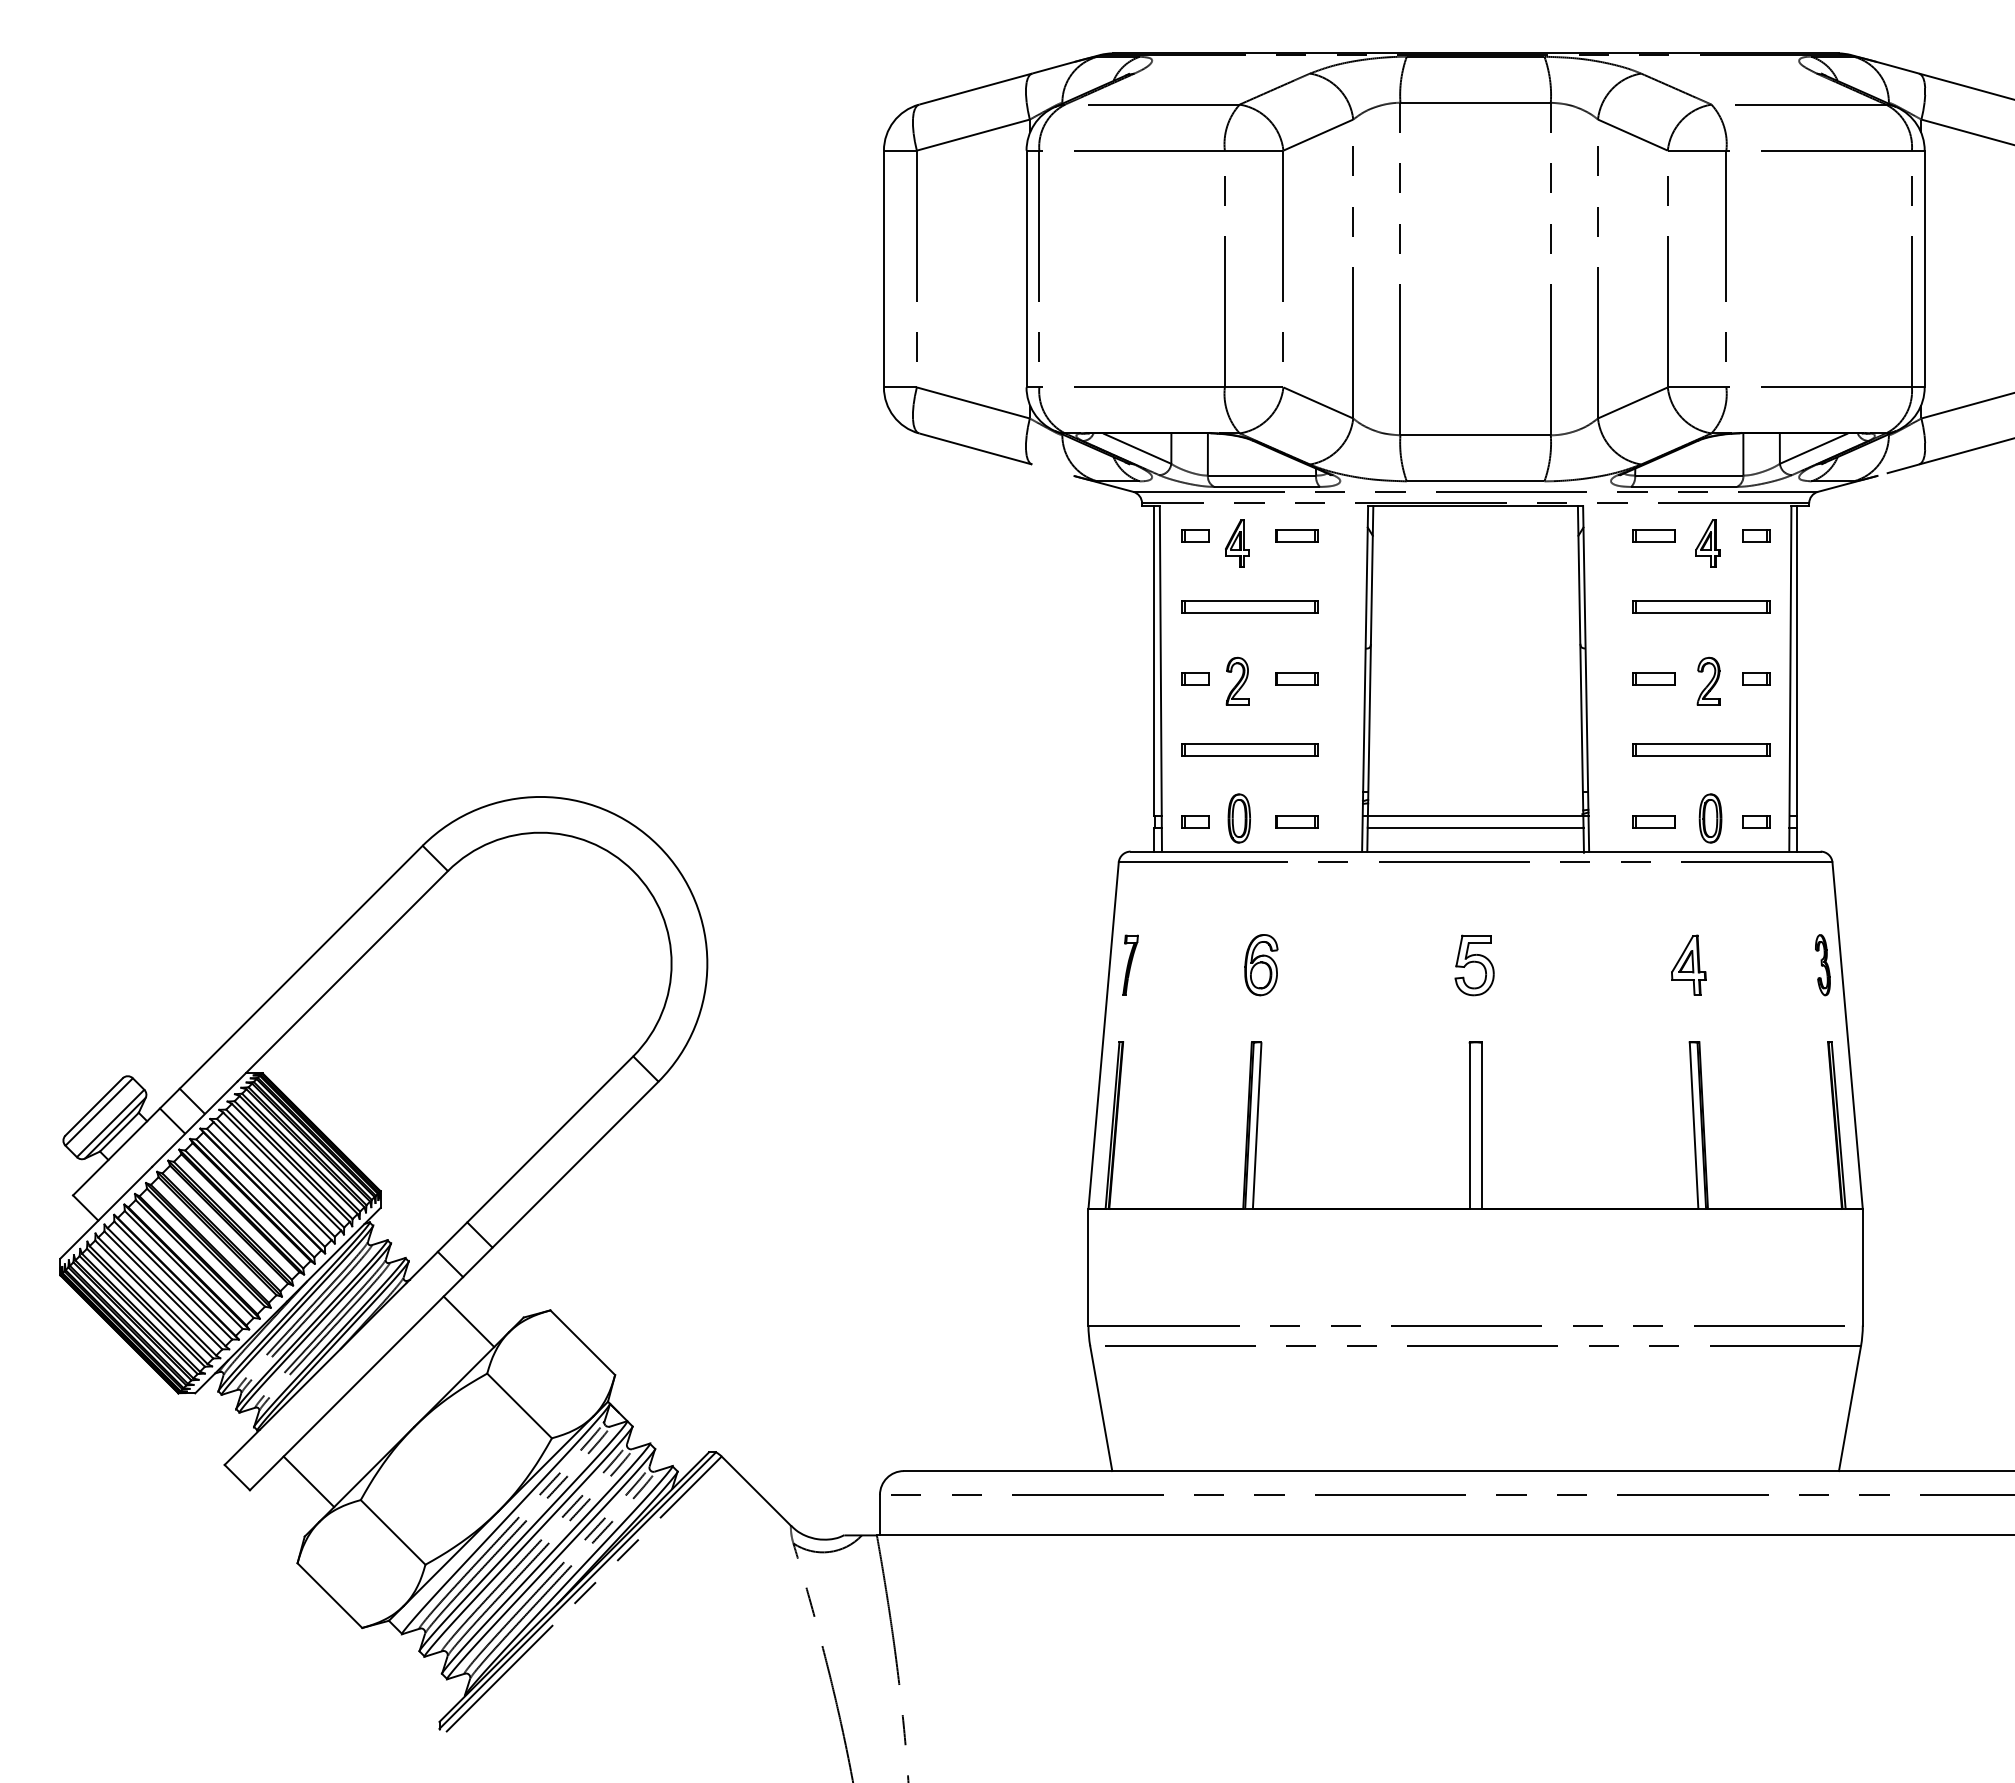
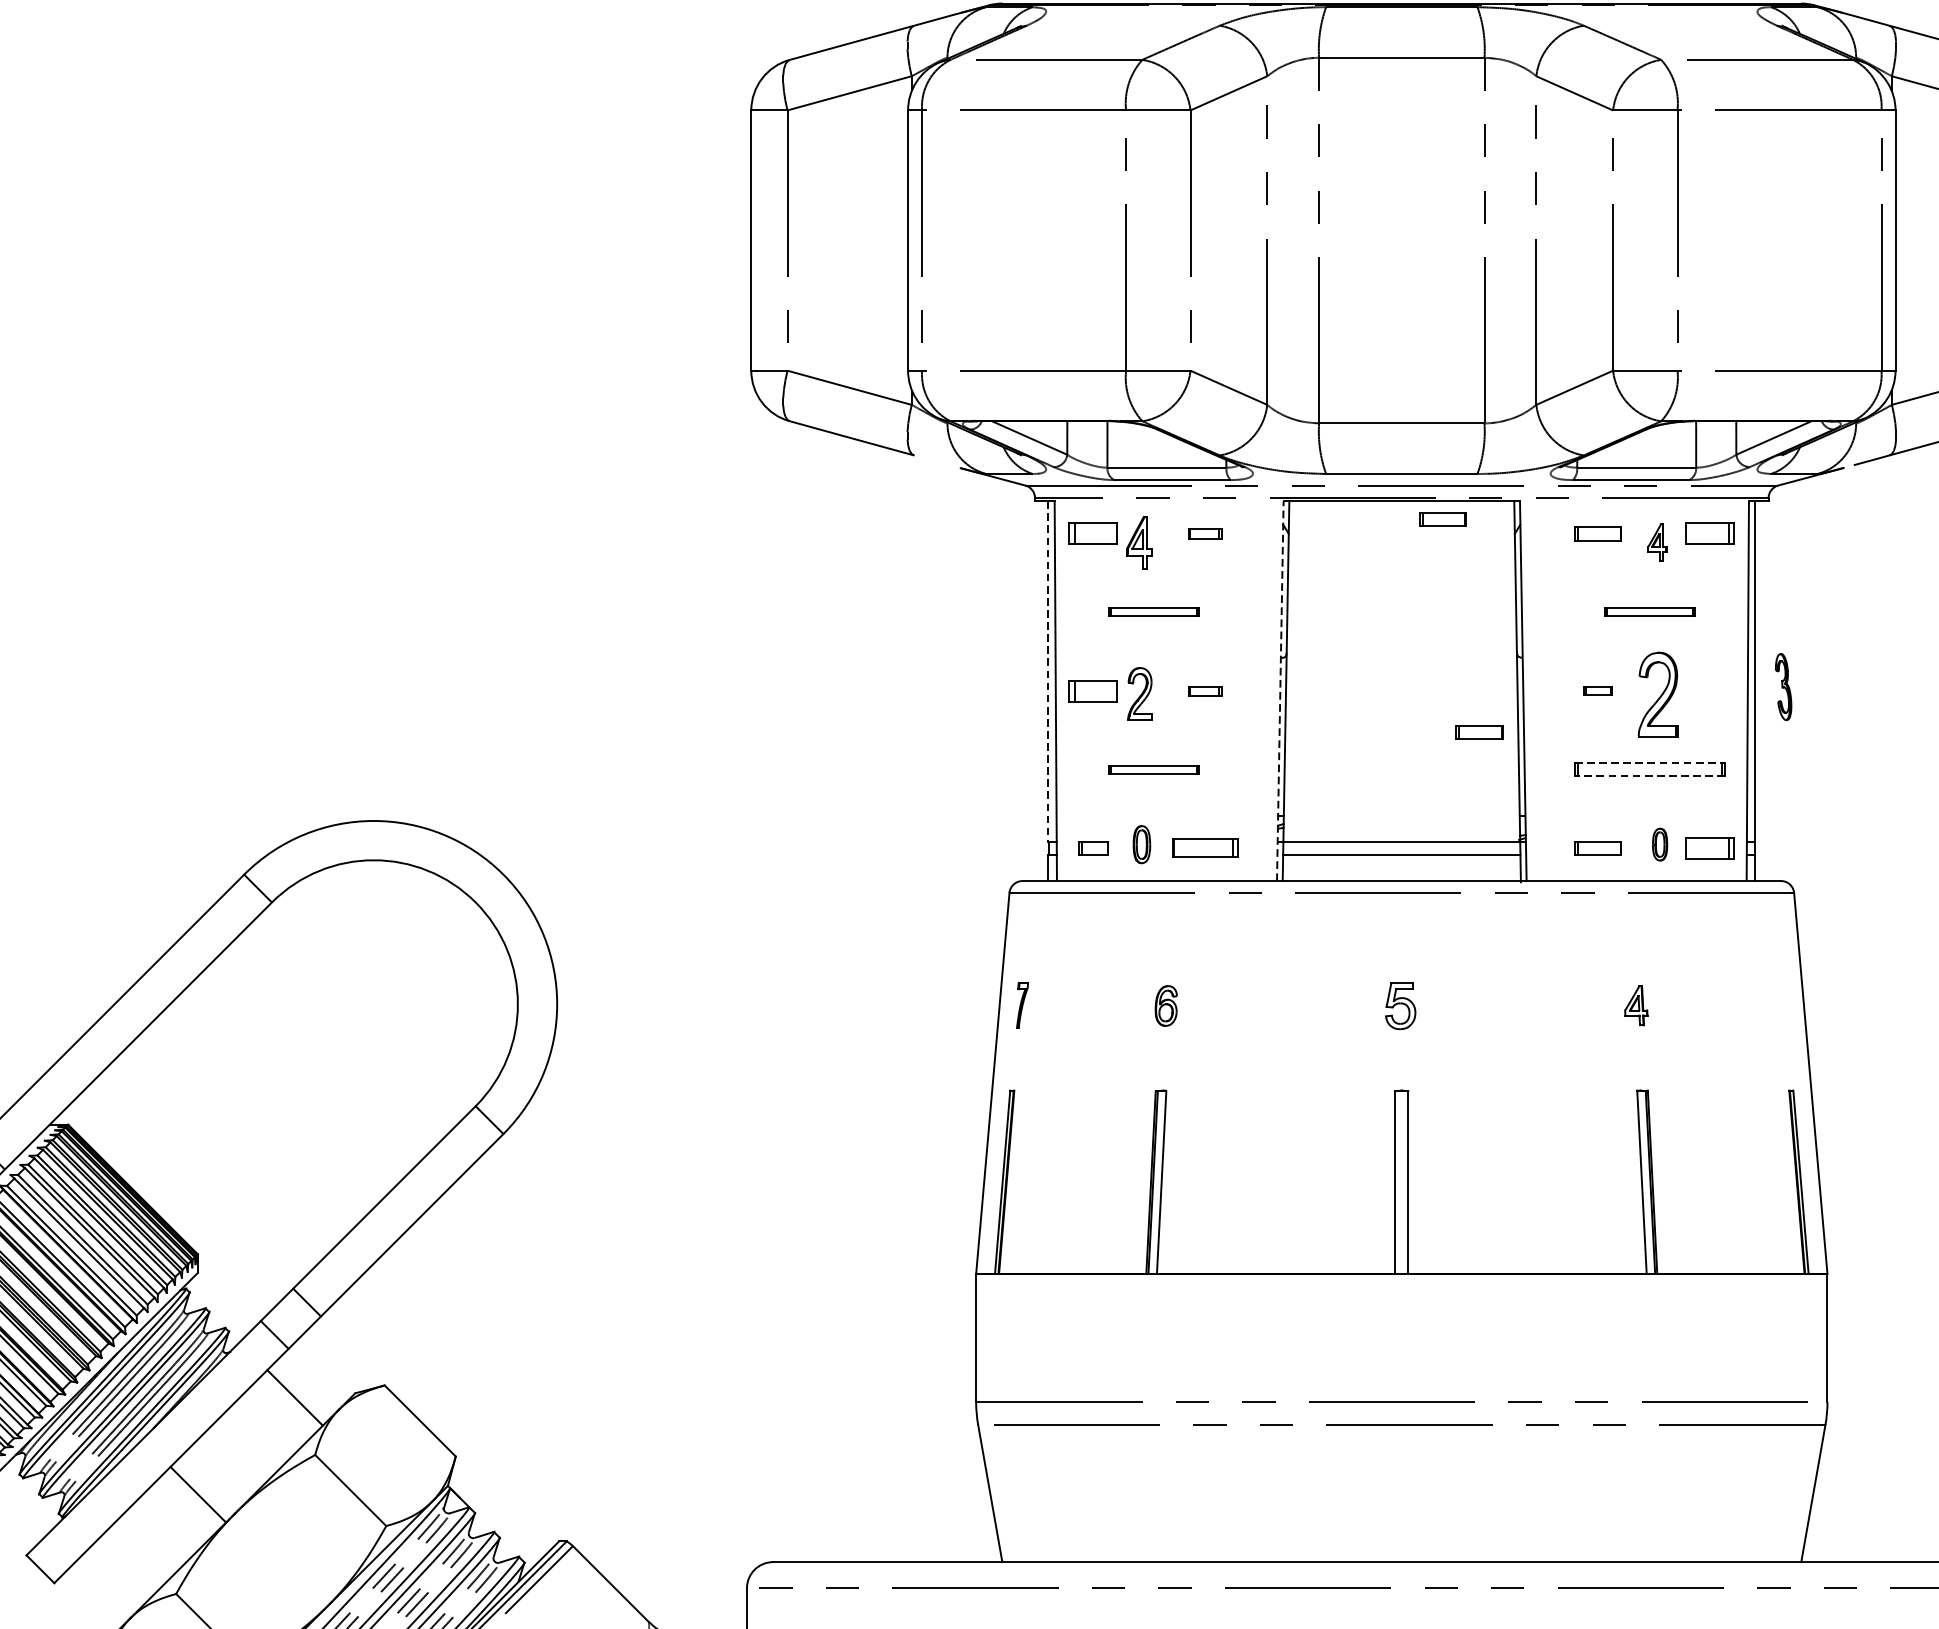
part: (1512, 522) -> (1442, 519), added
part: (1195, 535) -> (1093, 533), size x1.6
part: (1296, 535) -> (1204, 533), size x0.7
part: (1756, 535) -> (1710, 533), size x1.6
part: (1707, 543) -> (1656, 542), size x0.7
part: (1249, 606) -> (1153, 611), size x0.6
part: (1701, 606) -> (1650, 611), size x0.6
line: (1153, 661) -> (1047, 672), solid -> dashed
part: (1195, 678) -> (1093, 690), size x1.6
part: (1296, 678) -> (1204, 690), size x0.7
line: (1365, 678) -> (1280, 690), solid -> dashed
part: (1653, 678) -> (1597, 690), size x0.6
part: (1756, 678) -> (1710, 690), removed
part: (1708, 680) -> (1657, 692), size x1.6
part: (1545, 716) -> (1478, 732), added
line: (1701, 744) -> (1650, 763), solid -> dashed
part: (1249, 749) -> (1153, 768), size x0.6
line: (1700, 756) -> (1649, 776), solid -> dashed
part: (1238, 818) -> (1141, 844), size x0.7
part: (1710, 818) -> (1660, 844), size x0.6
part: (1296, 821) -> (1204, 847), size x1.4
part: (1756, 821) -> (1710, 847), size x1.6
part: (1130, 964) -> (1022, 1005), size x0.7
part: (1688, 964) -> (1635, 1005), size x0.6
part: (1261, 965) -> (1166, 1006), size x0.6
part: (1474, 965) -> (1400, 1006), size x0.7
part: (1822, 965) -> (1783, 687), moved
line: (308, 1481) -> (197, 1494), moved

